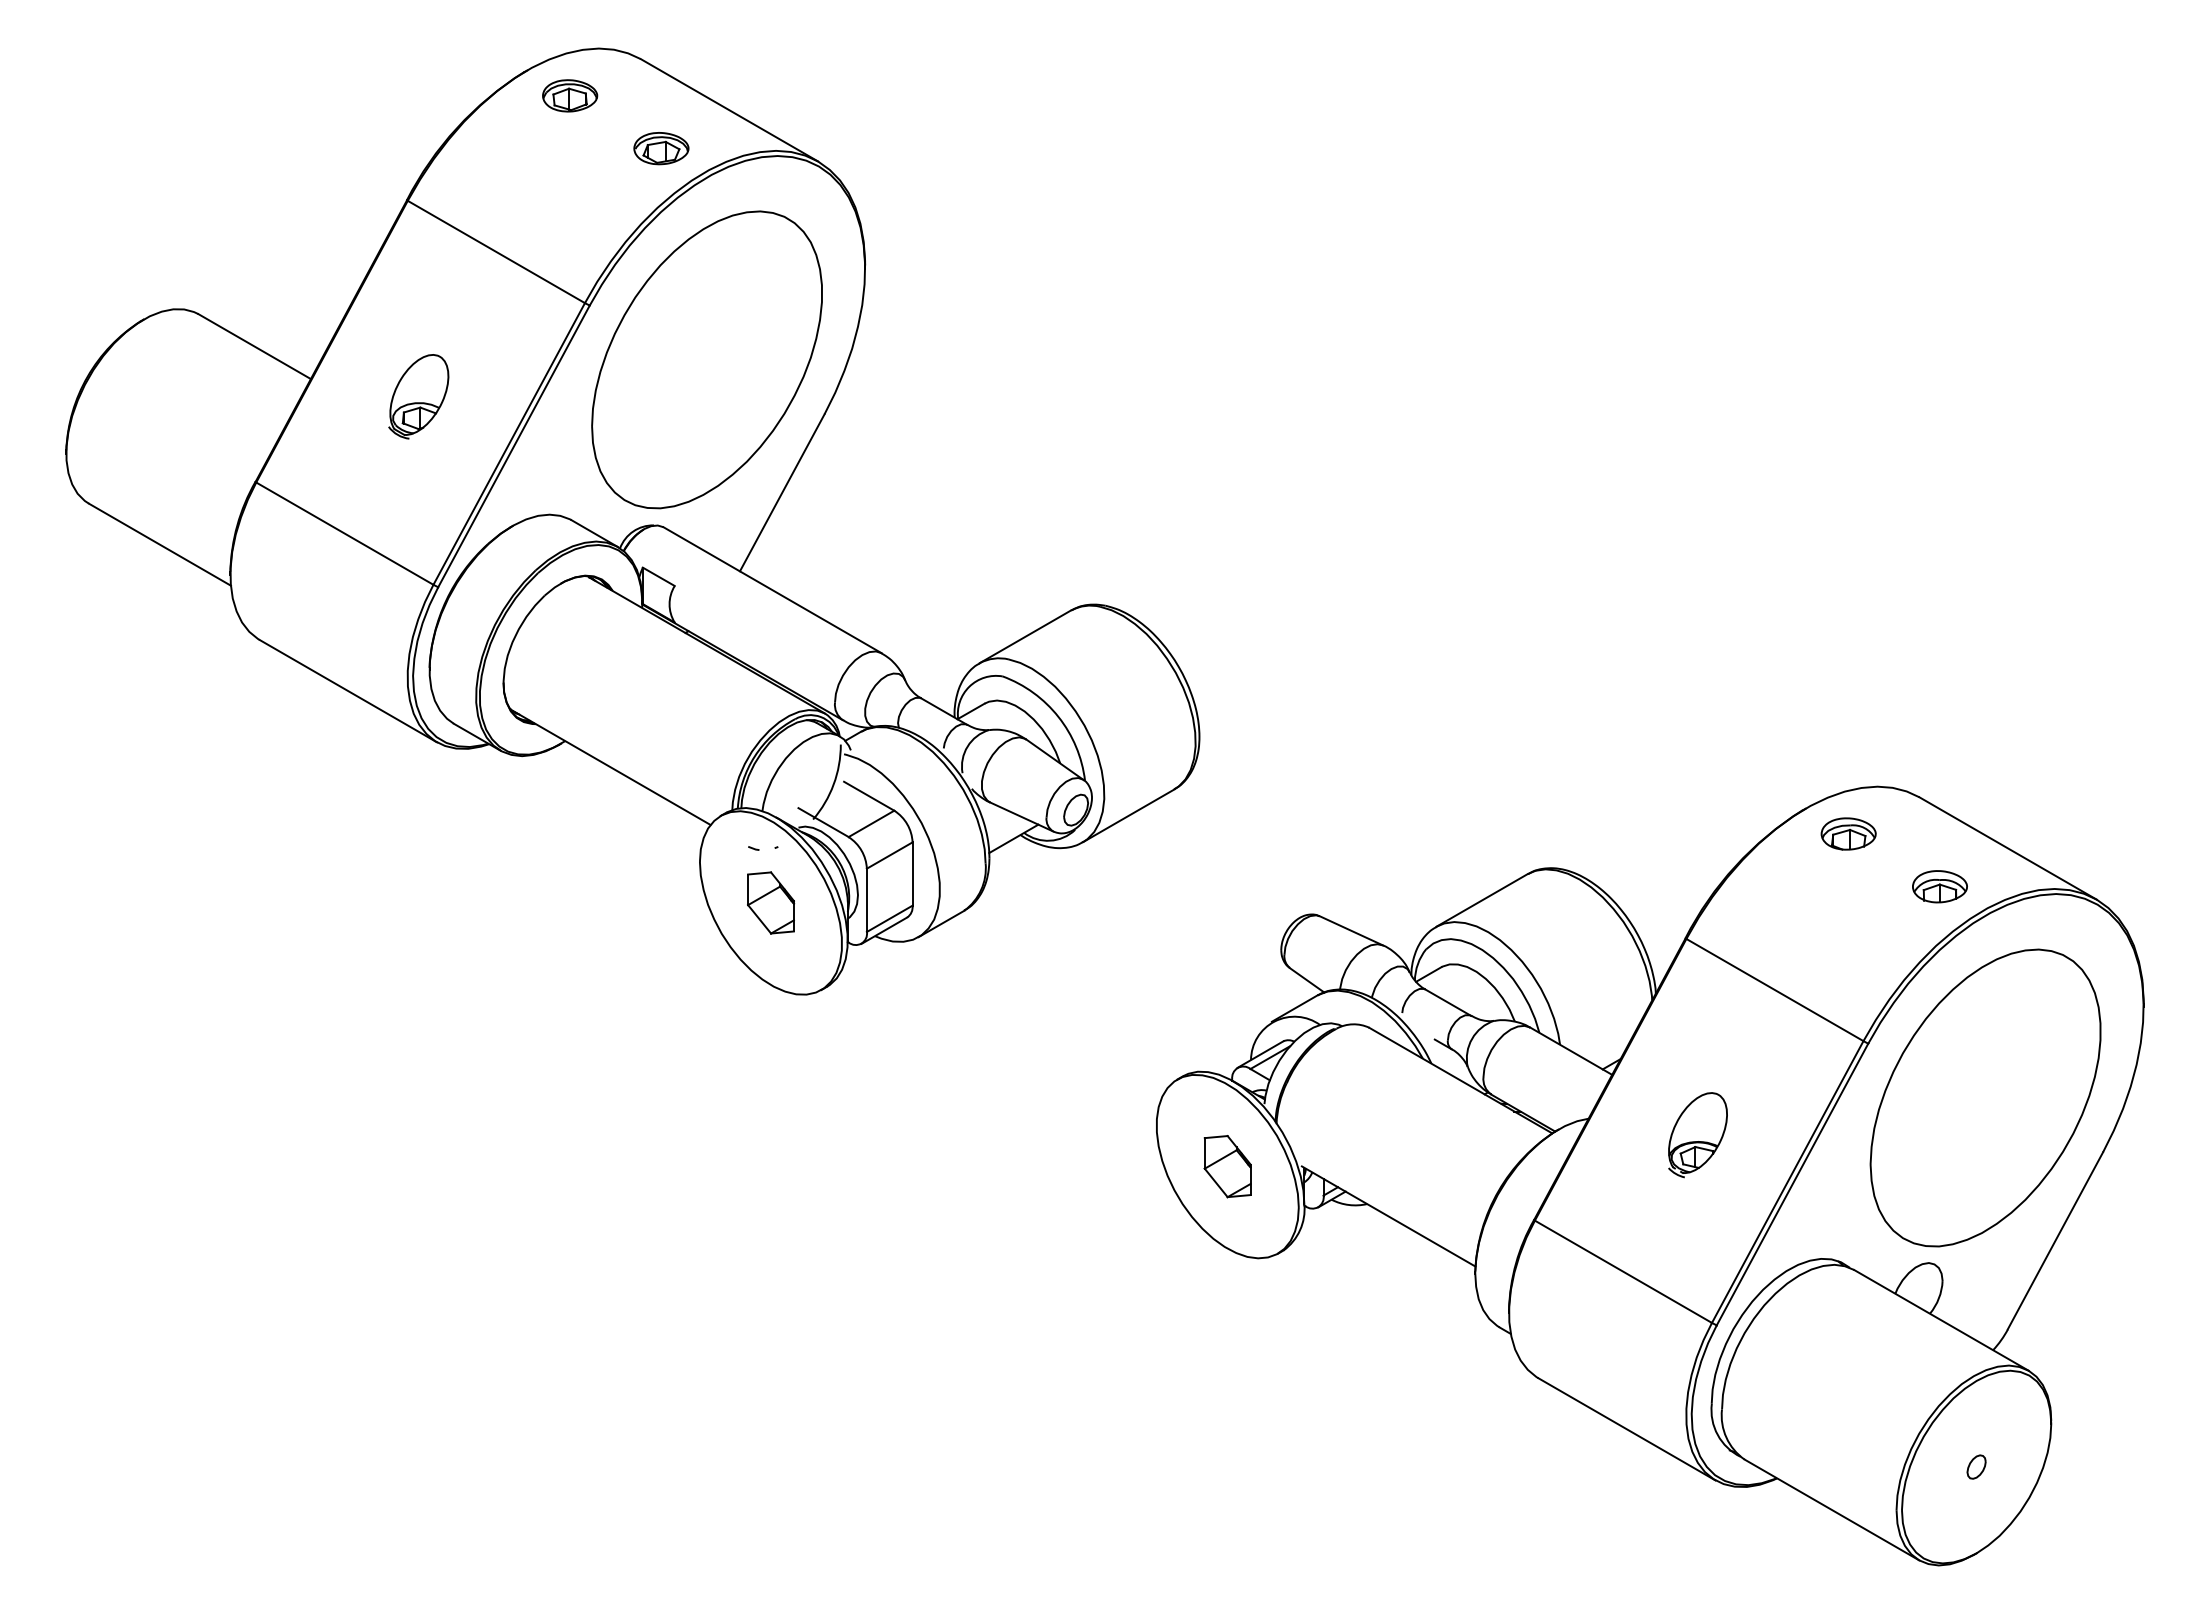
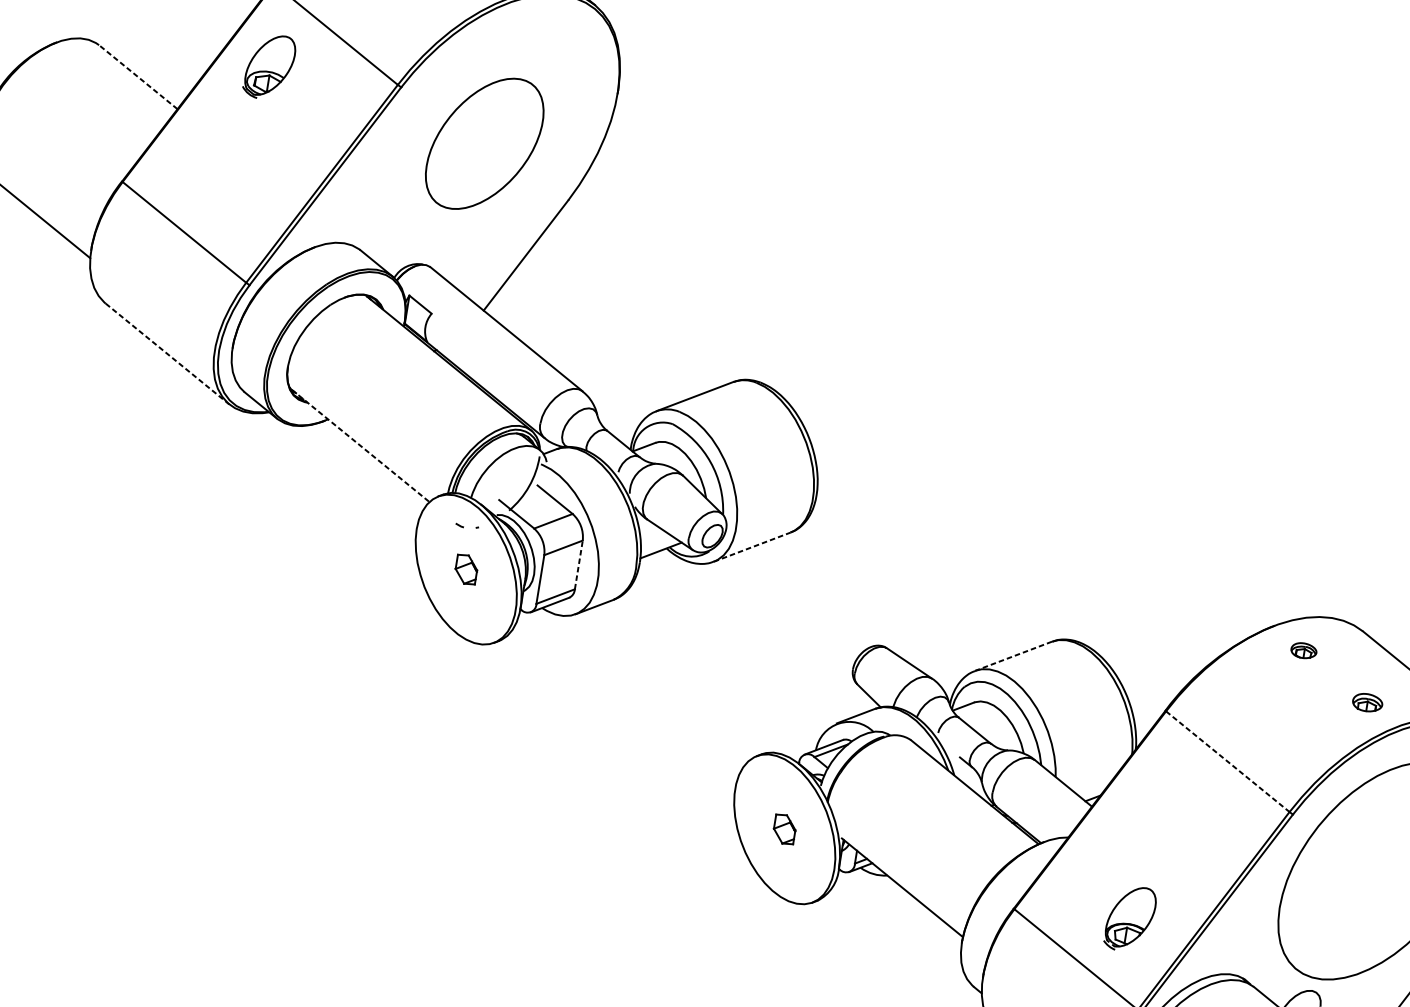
line: (254, 346) -> (138, 77), solid -> dashed
part: (706, 359) -> (484, 143), size x0.6
part: (418, 396) -> (269, 66), moved
line: (348, 691) -> (167, 354), solid -> dashed
line: (611, 767) -> (360, 445), solid -> dashed
line: (1128, 815) -> (752, 546), solid -> dashed
part: (1848, 833) -> (1303, 650), size x0.6
line: (912, 873) -> (578, 564), solid -> dashed
part: (1939, 886) -> (1367, 702), size x0.7
line: (1482, 900) -> (1013, 656), solid -> dashed
part: (771, 902) -> (466, 569), size x0.6
line: (1775, 990) -> (1228, 762), solid -> dashed
part: (1697, 1135) -> (1130, 919), moved
part: (1227, 1166) -> (784, 829), size x0.6

